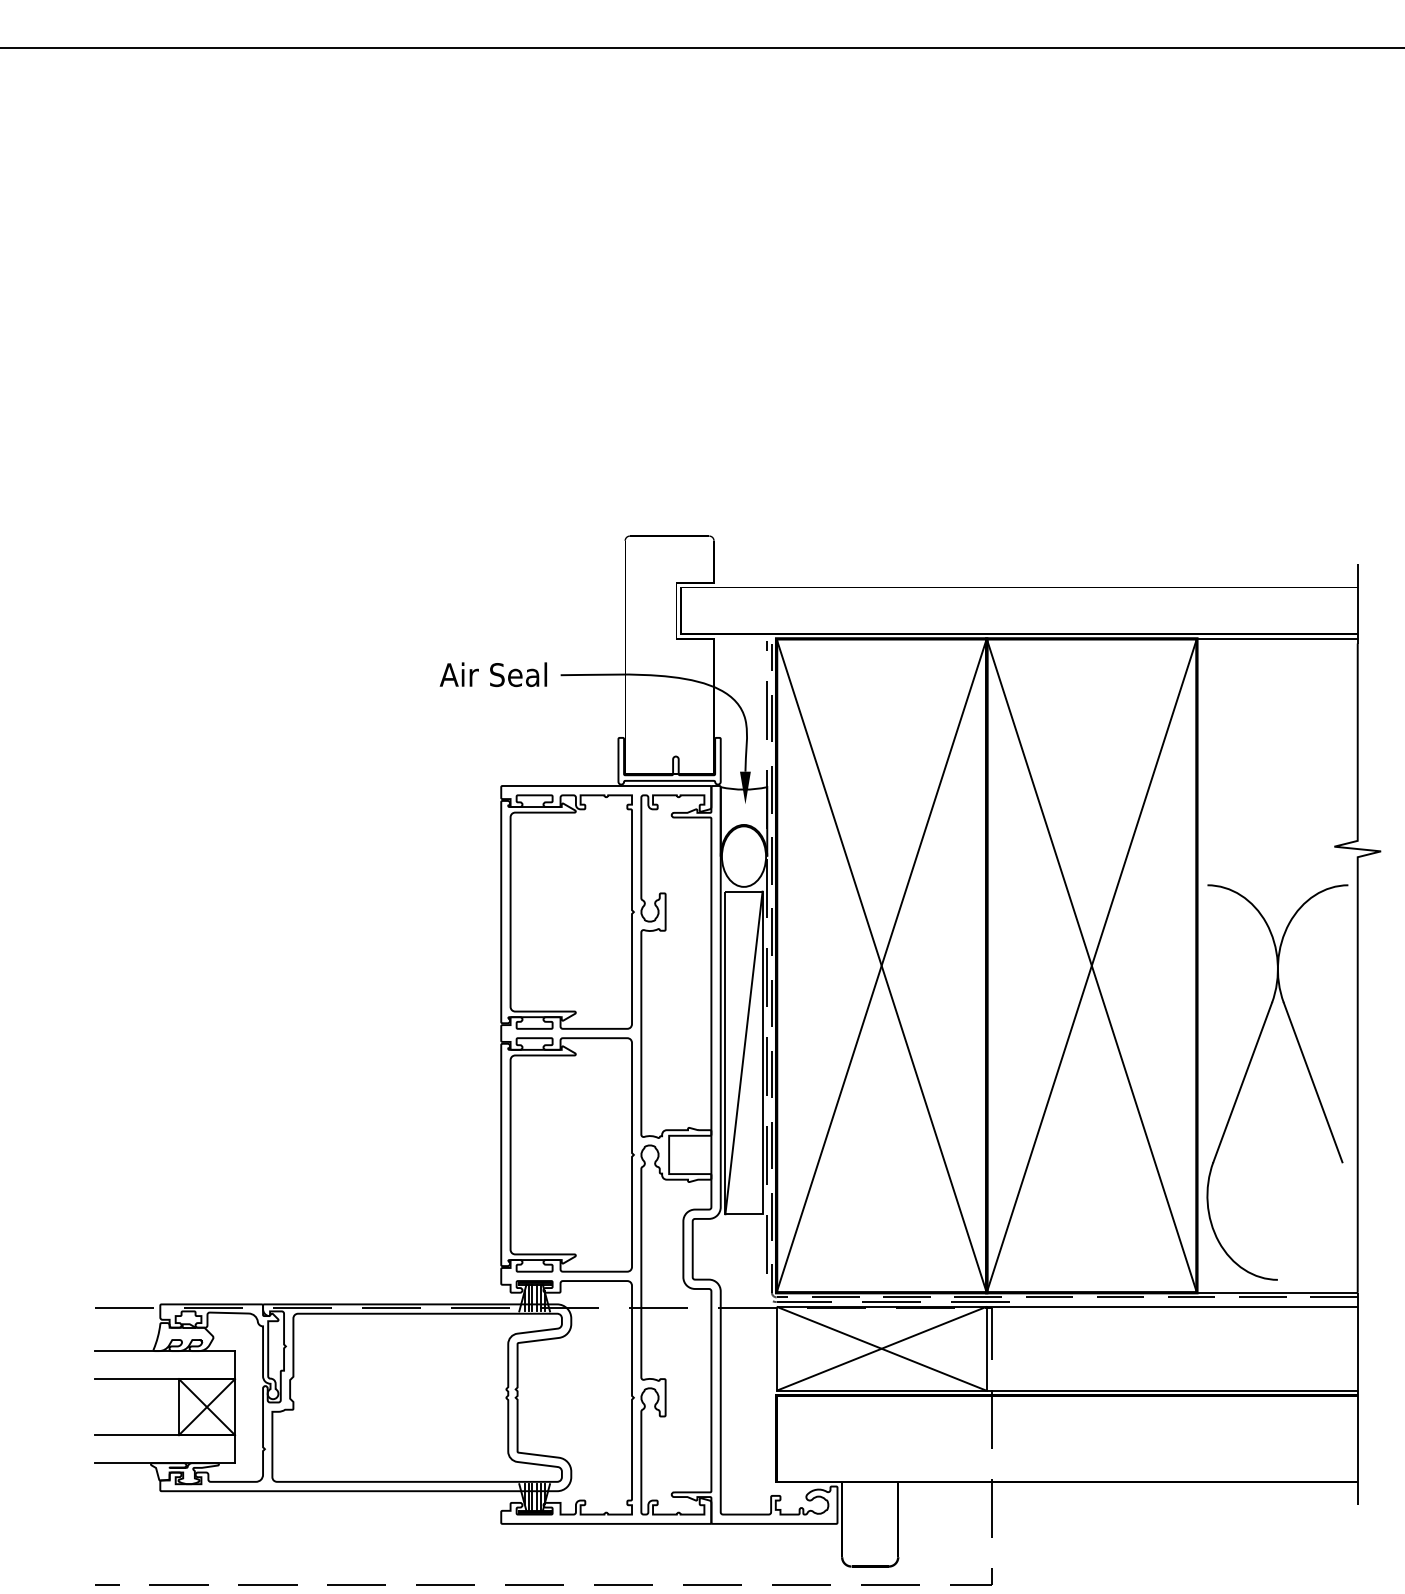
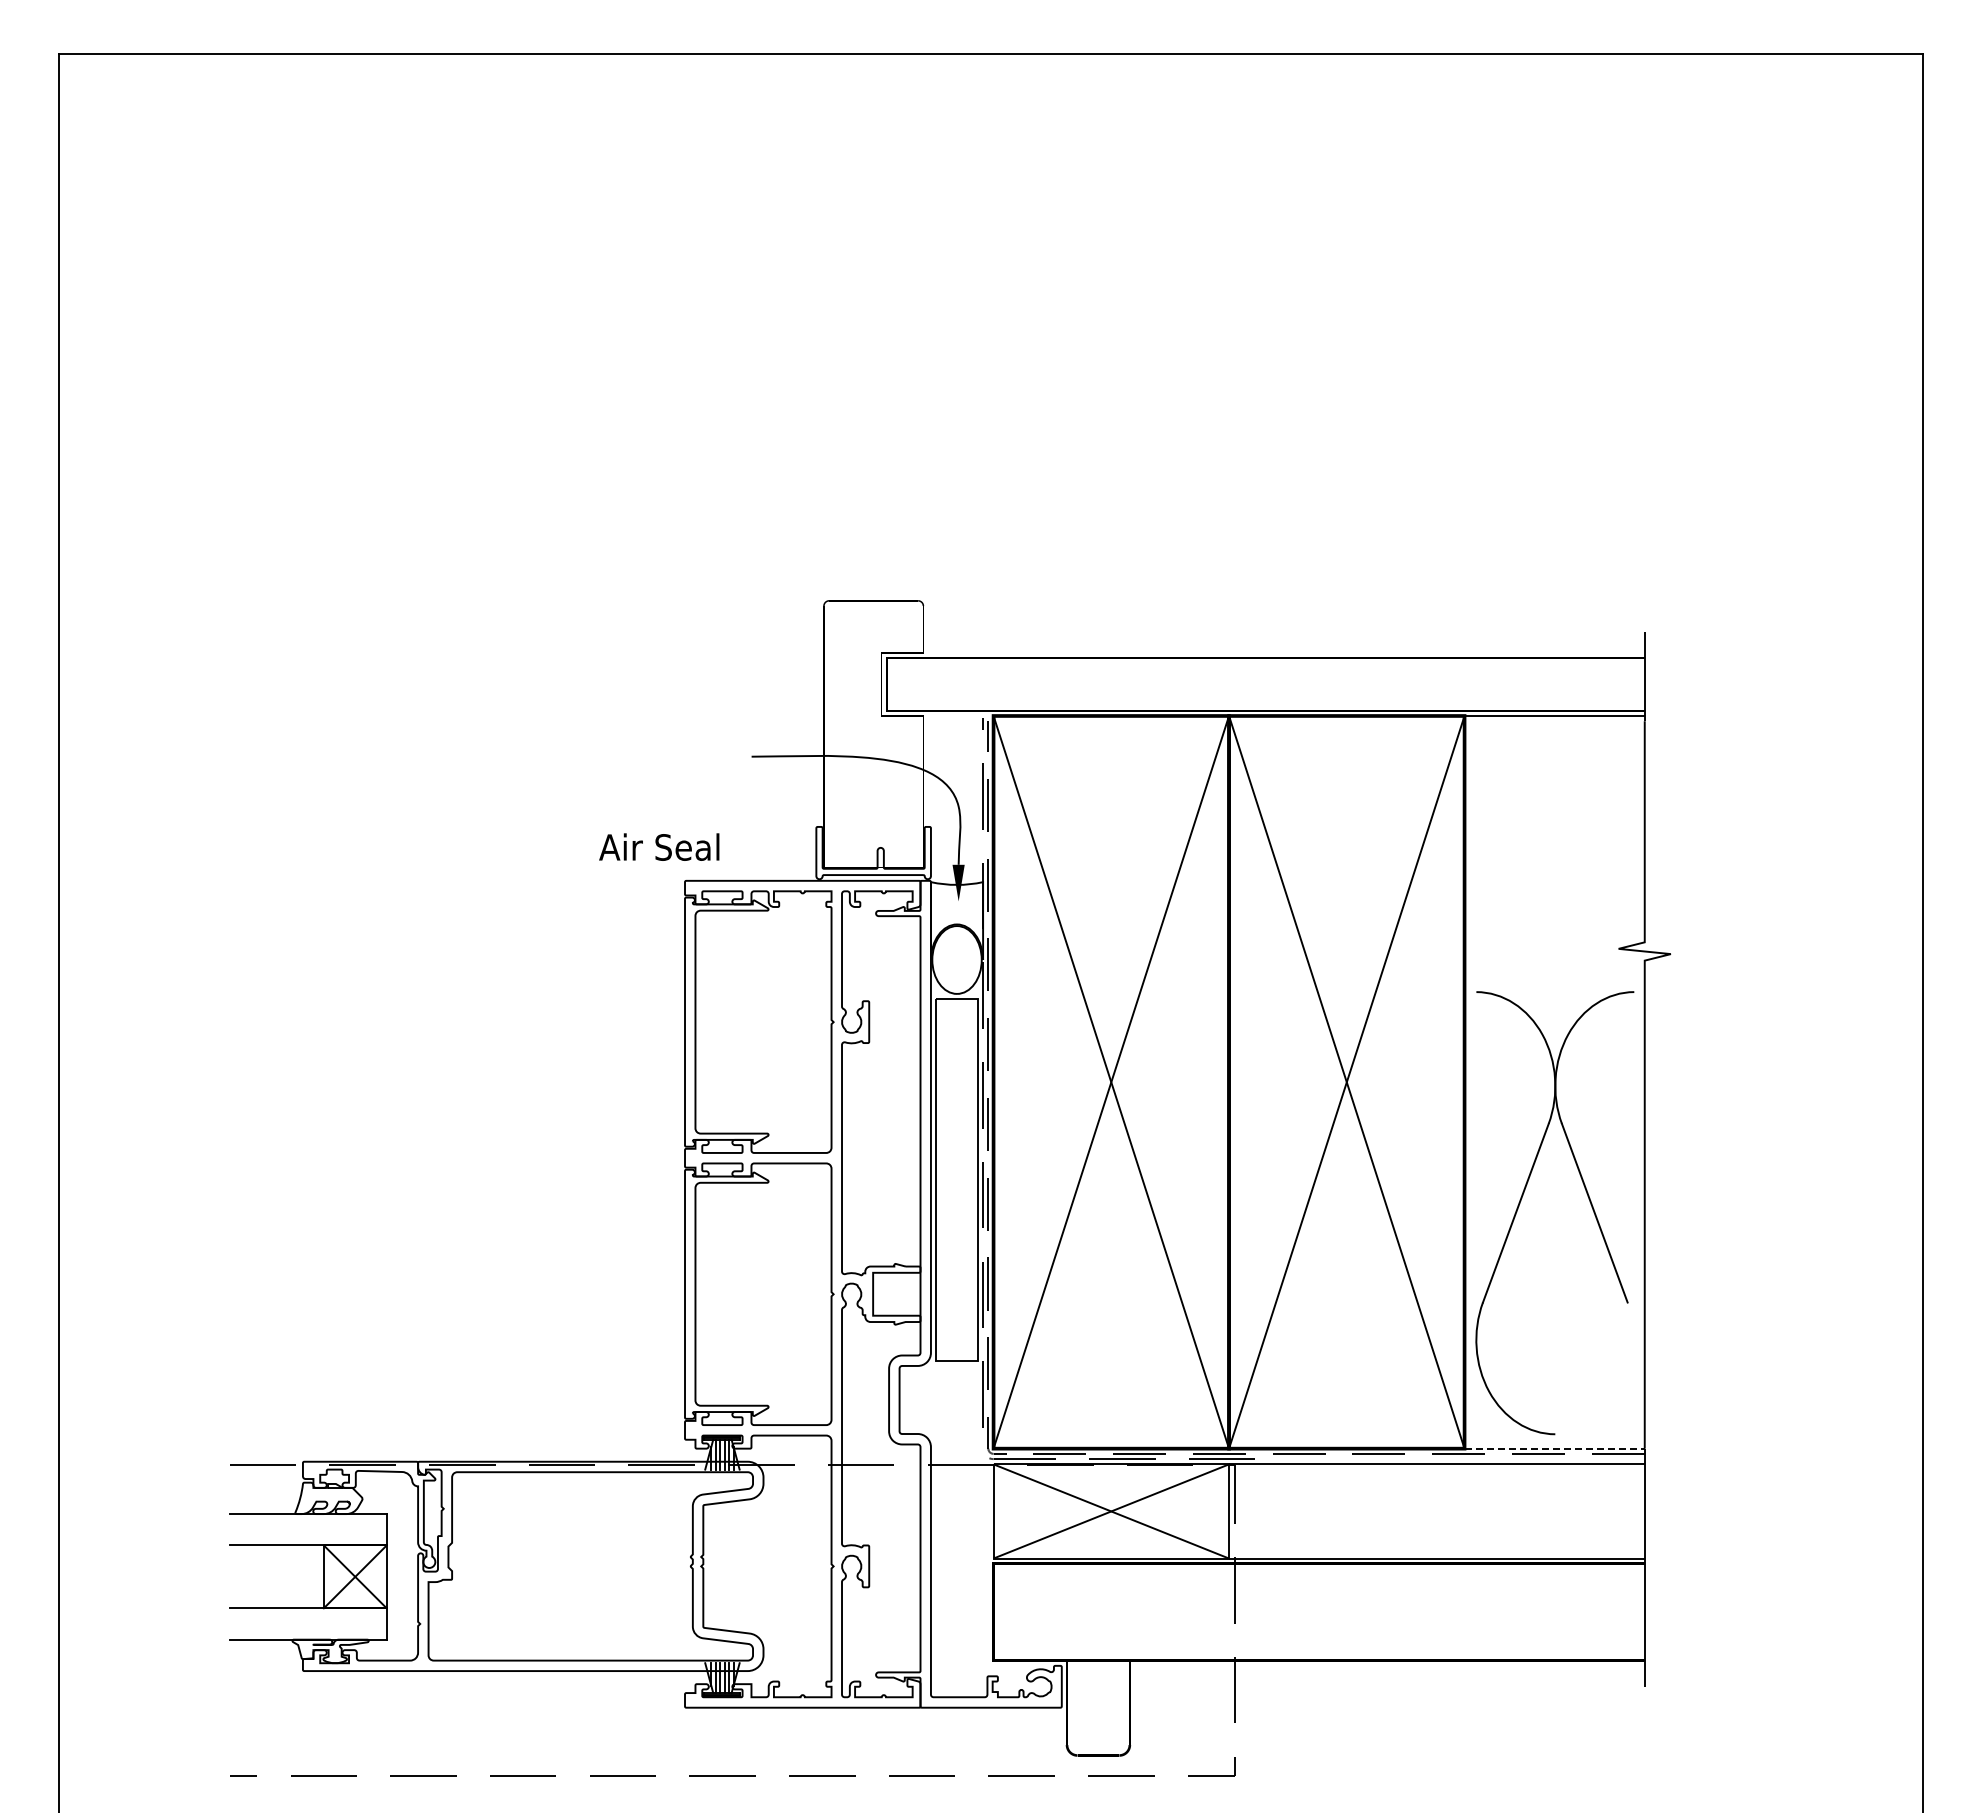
text: (493, 674) -> (659, 846), moved
line: (743, 1052) -> (956, 1179), removed
line: (1278, 1292) -> (1555, 1448), solid -> dashed

